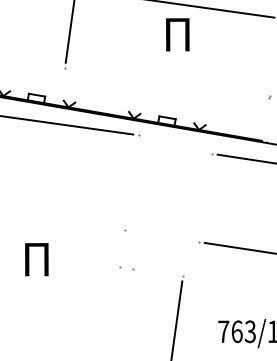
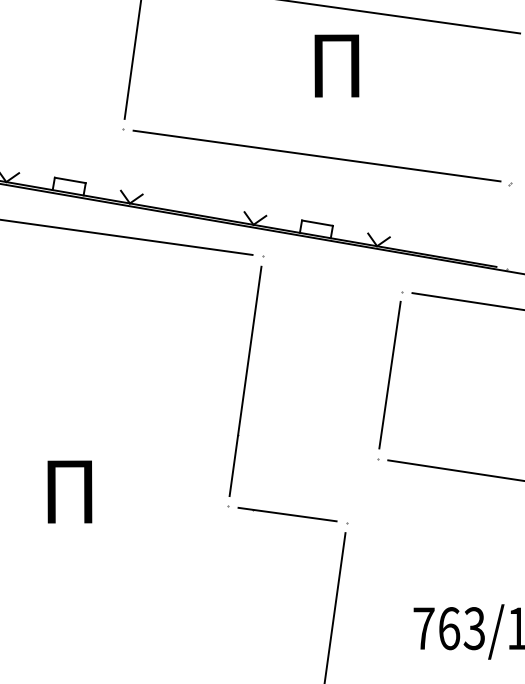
line: (167, 81) -> (317, 154), added
line: (205, 197) -> (389, 374), added
line: (129, 200) -> (245, 379), added
line: (151, 271) -> (287, 514), added

